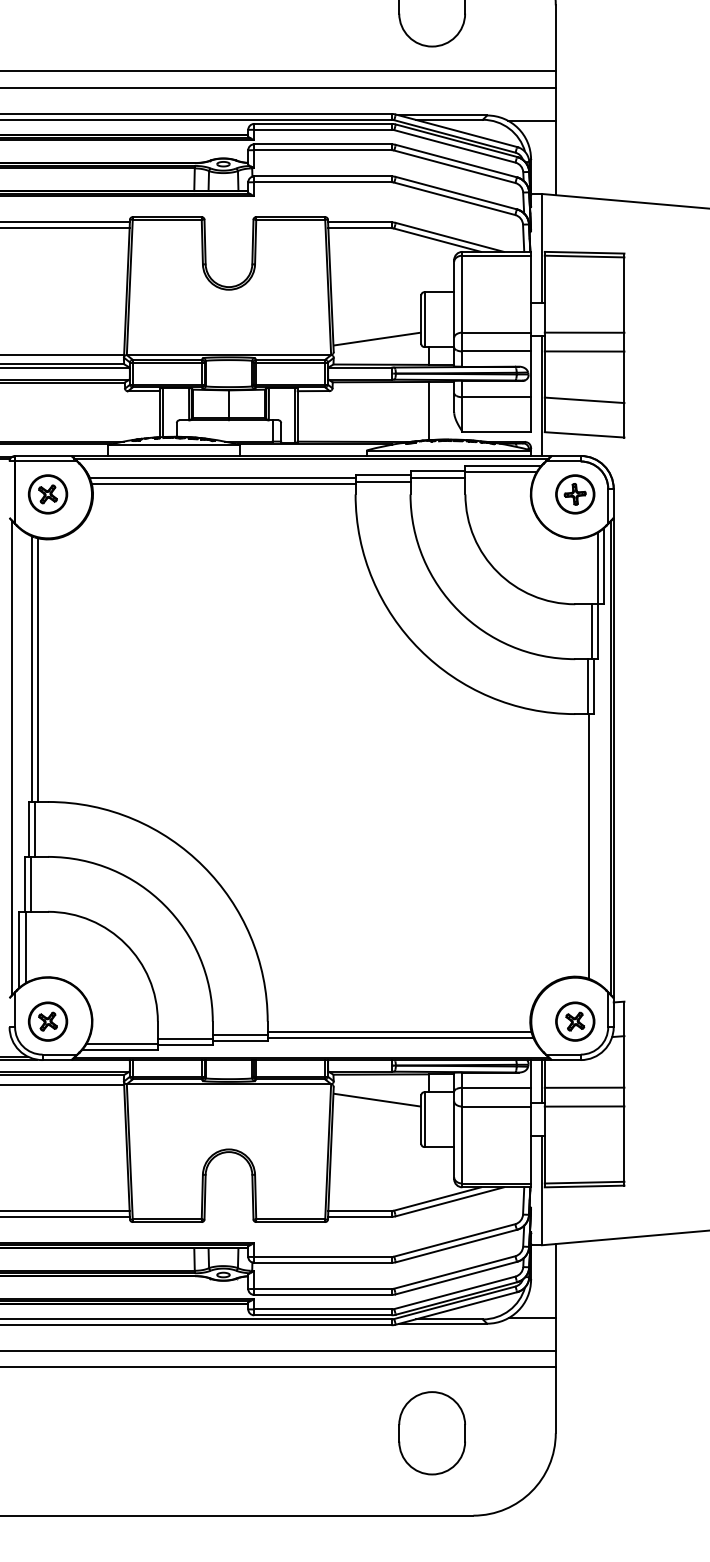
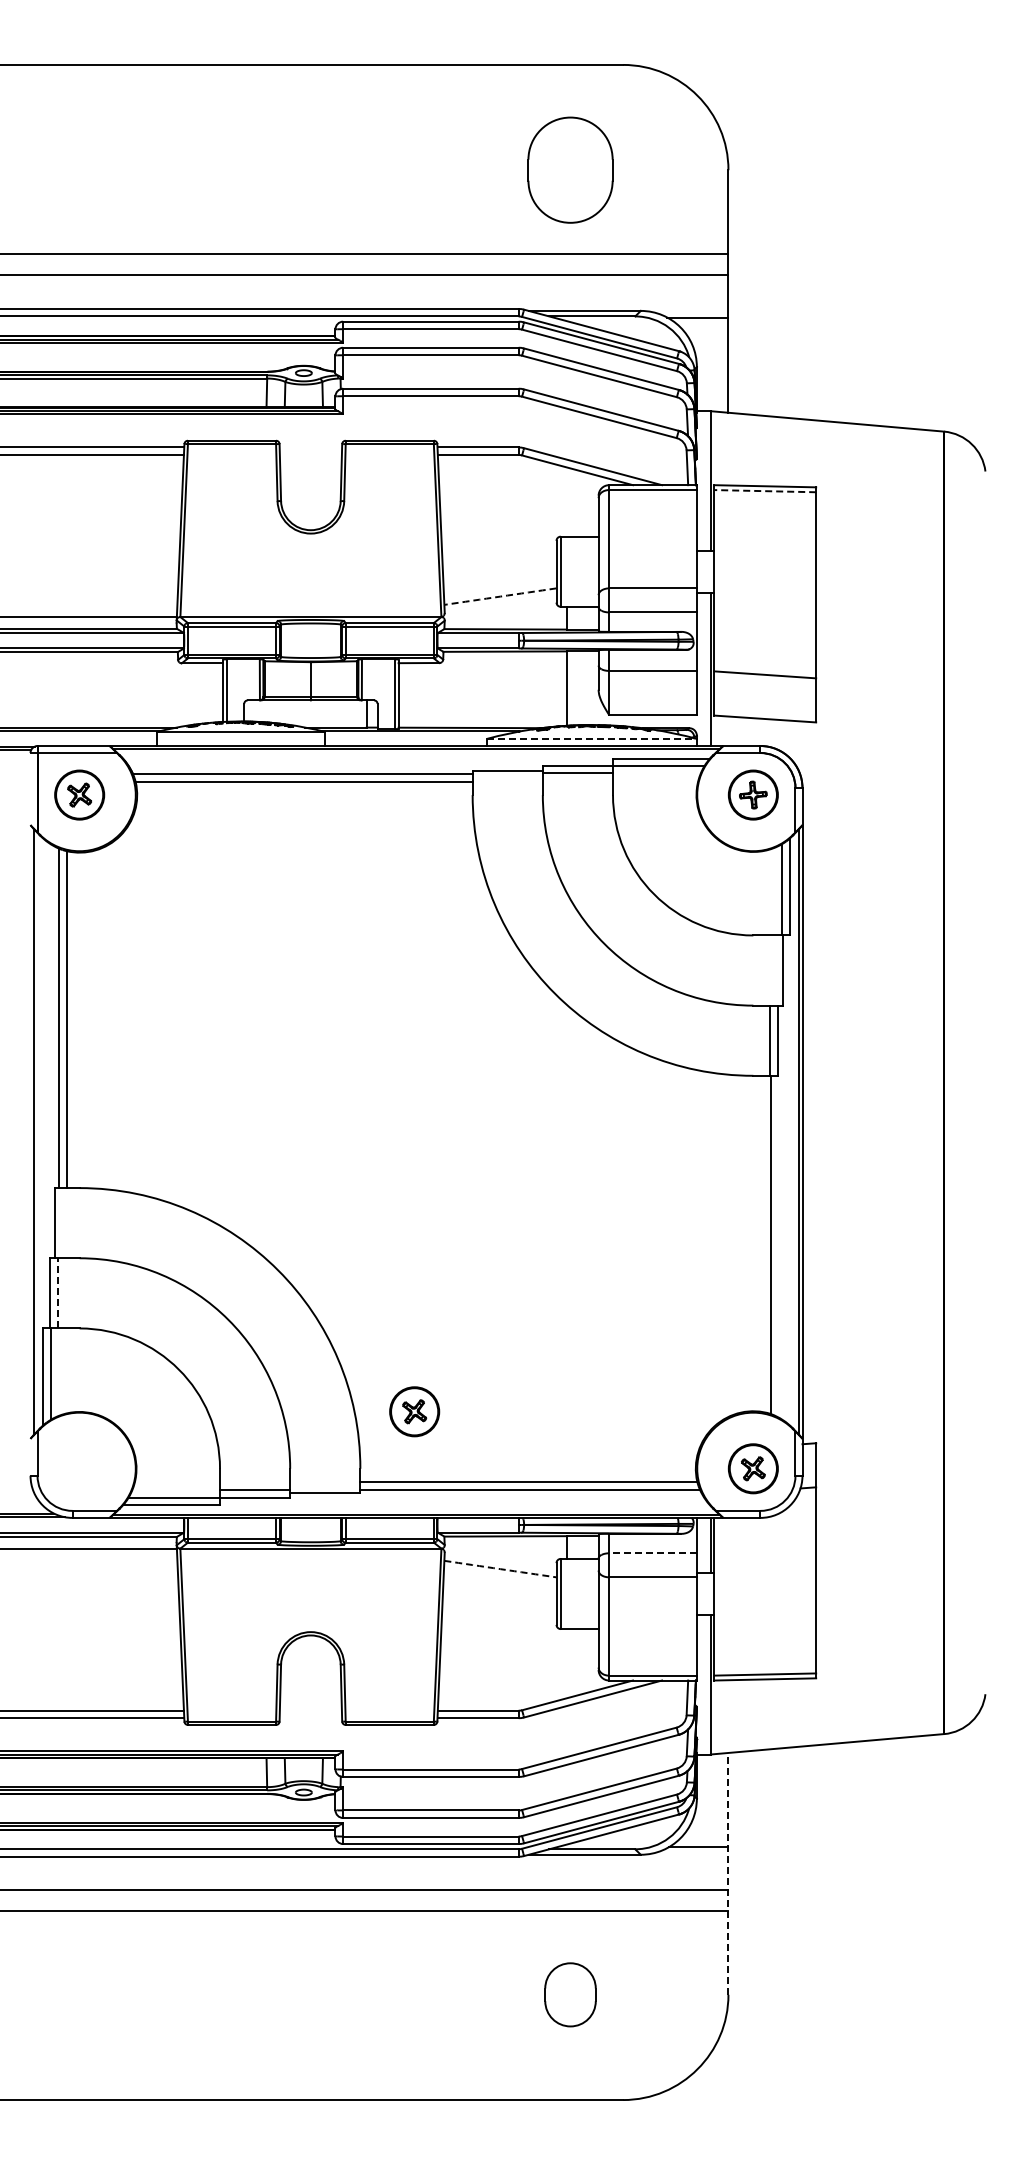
line: (584, 256) -> (765, 491), solid -> dashed
line: (584, 332) -> (765, 588), removed
arc: (377, 338) -> (500, 596), solid -> dashed
line: (584, 351) -> (765, 612), removed
line: (449, 450) -> (592, 739), solid -> dashed
line: (382, 481) -> (507, 778), removed
line: (592, 631) -> (775, 970), removed
line: (35, 829) -> (63, 1223), removed
line: (30, 883) -> (57, 1292), solid -> dashed
part: (47, 1021) -> (414, 1411), moved
line: (240, 1034) -> (325, 1485), removed
line: (497, 1087) -> (653, 1553), solid -> dashed
line: (584, 1087) -> (765, 1553), removed
arc: (377, 1100) -> (500, 1569), solid -> dashed
line: (584, 1106) -> (765, 1577), removed
line: (555, 1338) -> (728, 1873), solid -> dashed
part: (432, 1433) -> (570, 1994), size x0.6

